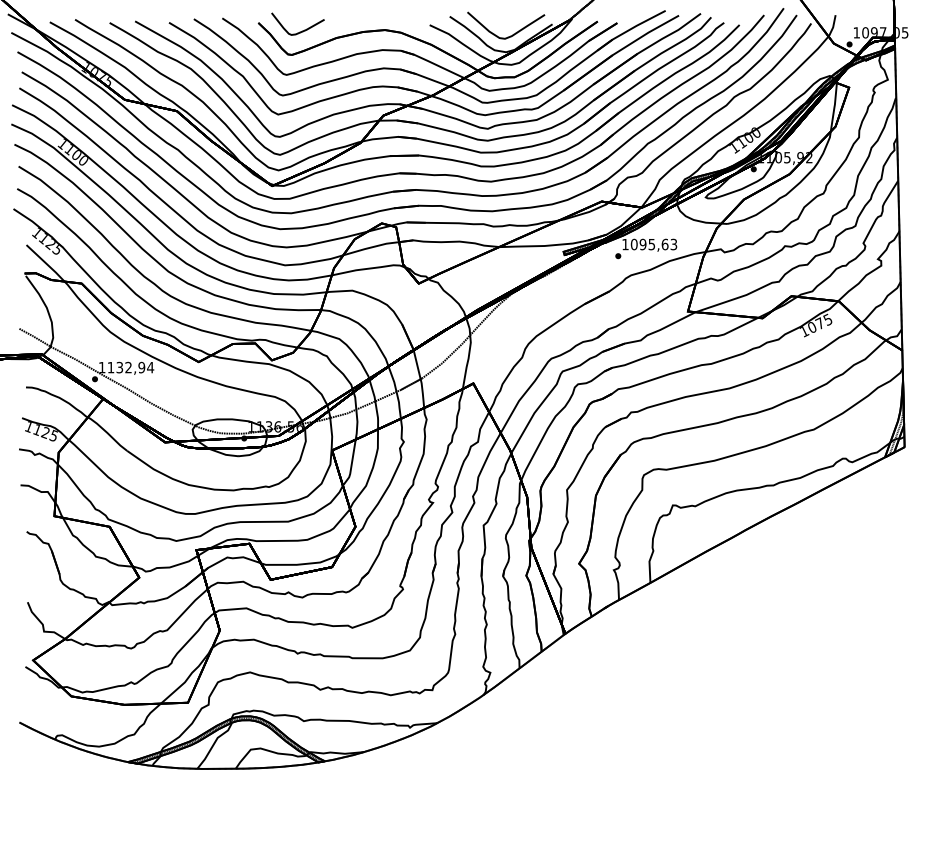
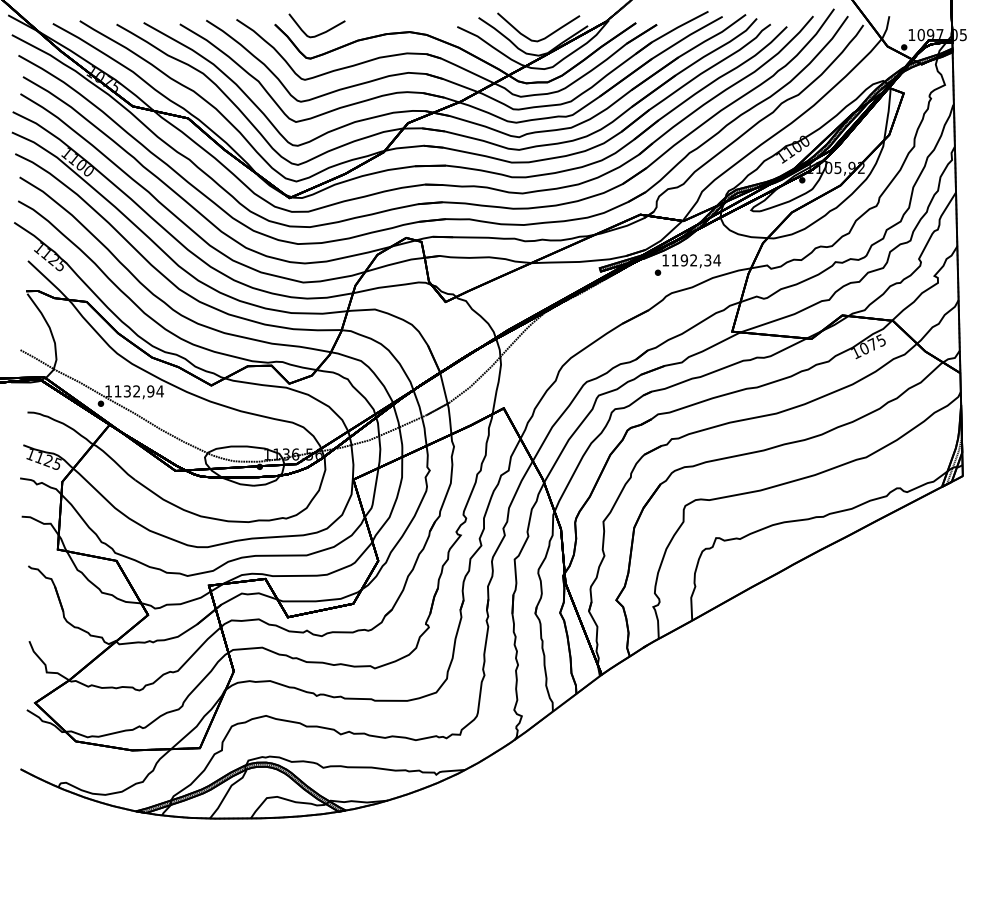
text: (653, 244) -> (695, 260), 1095,63 -> 1192,34

